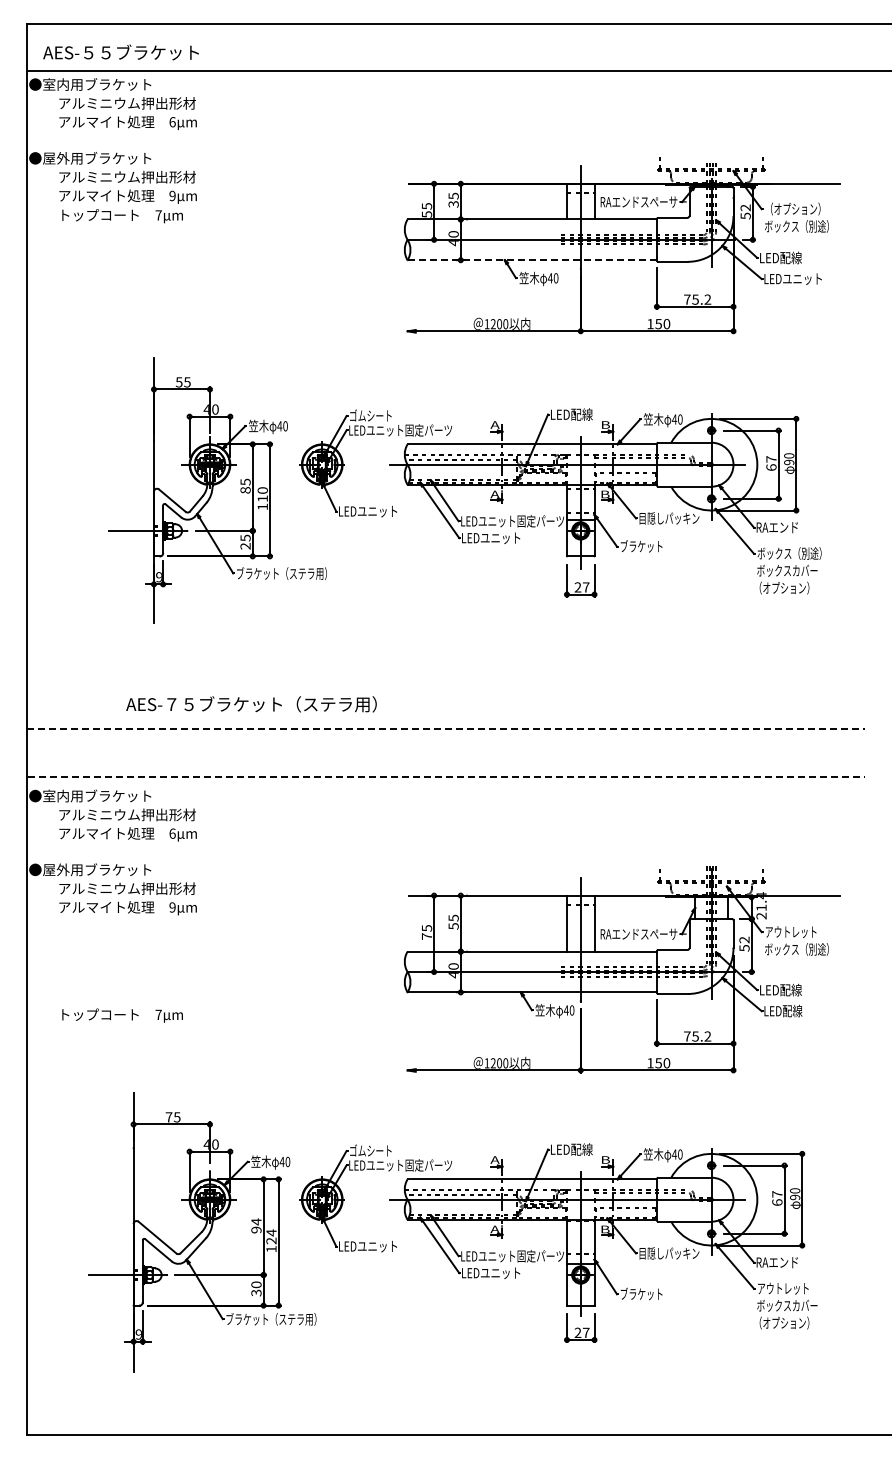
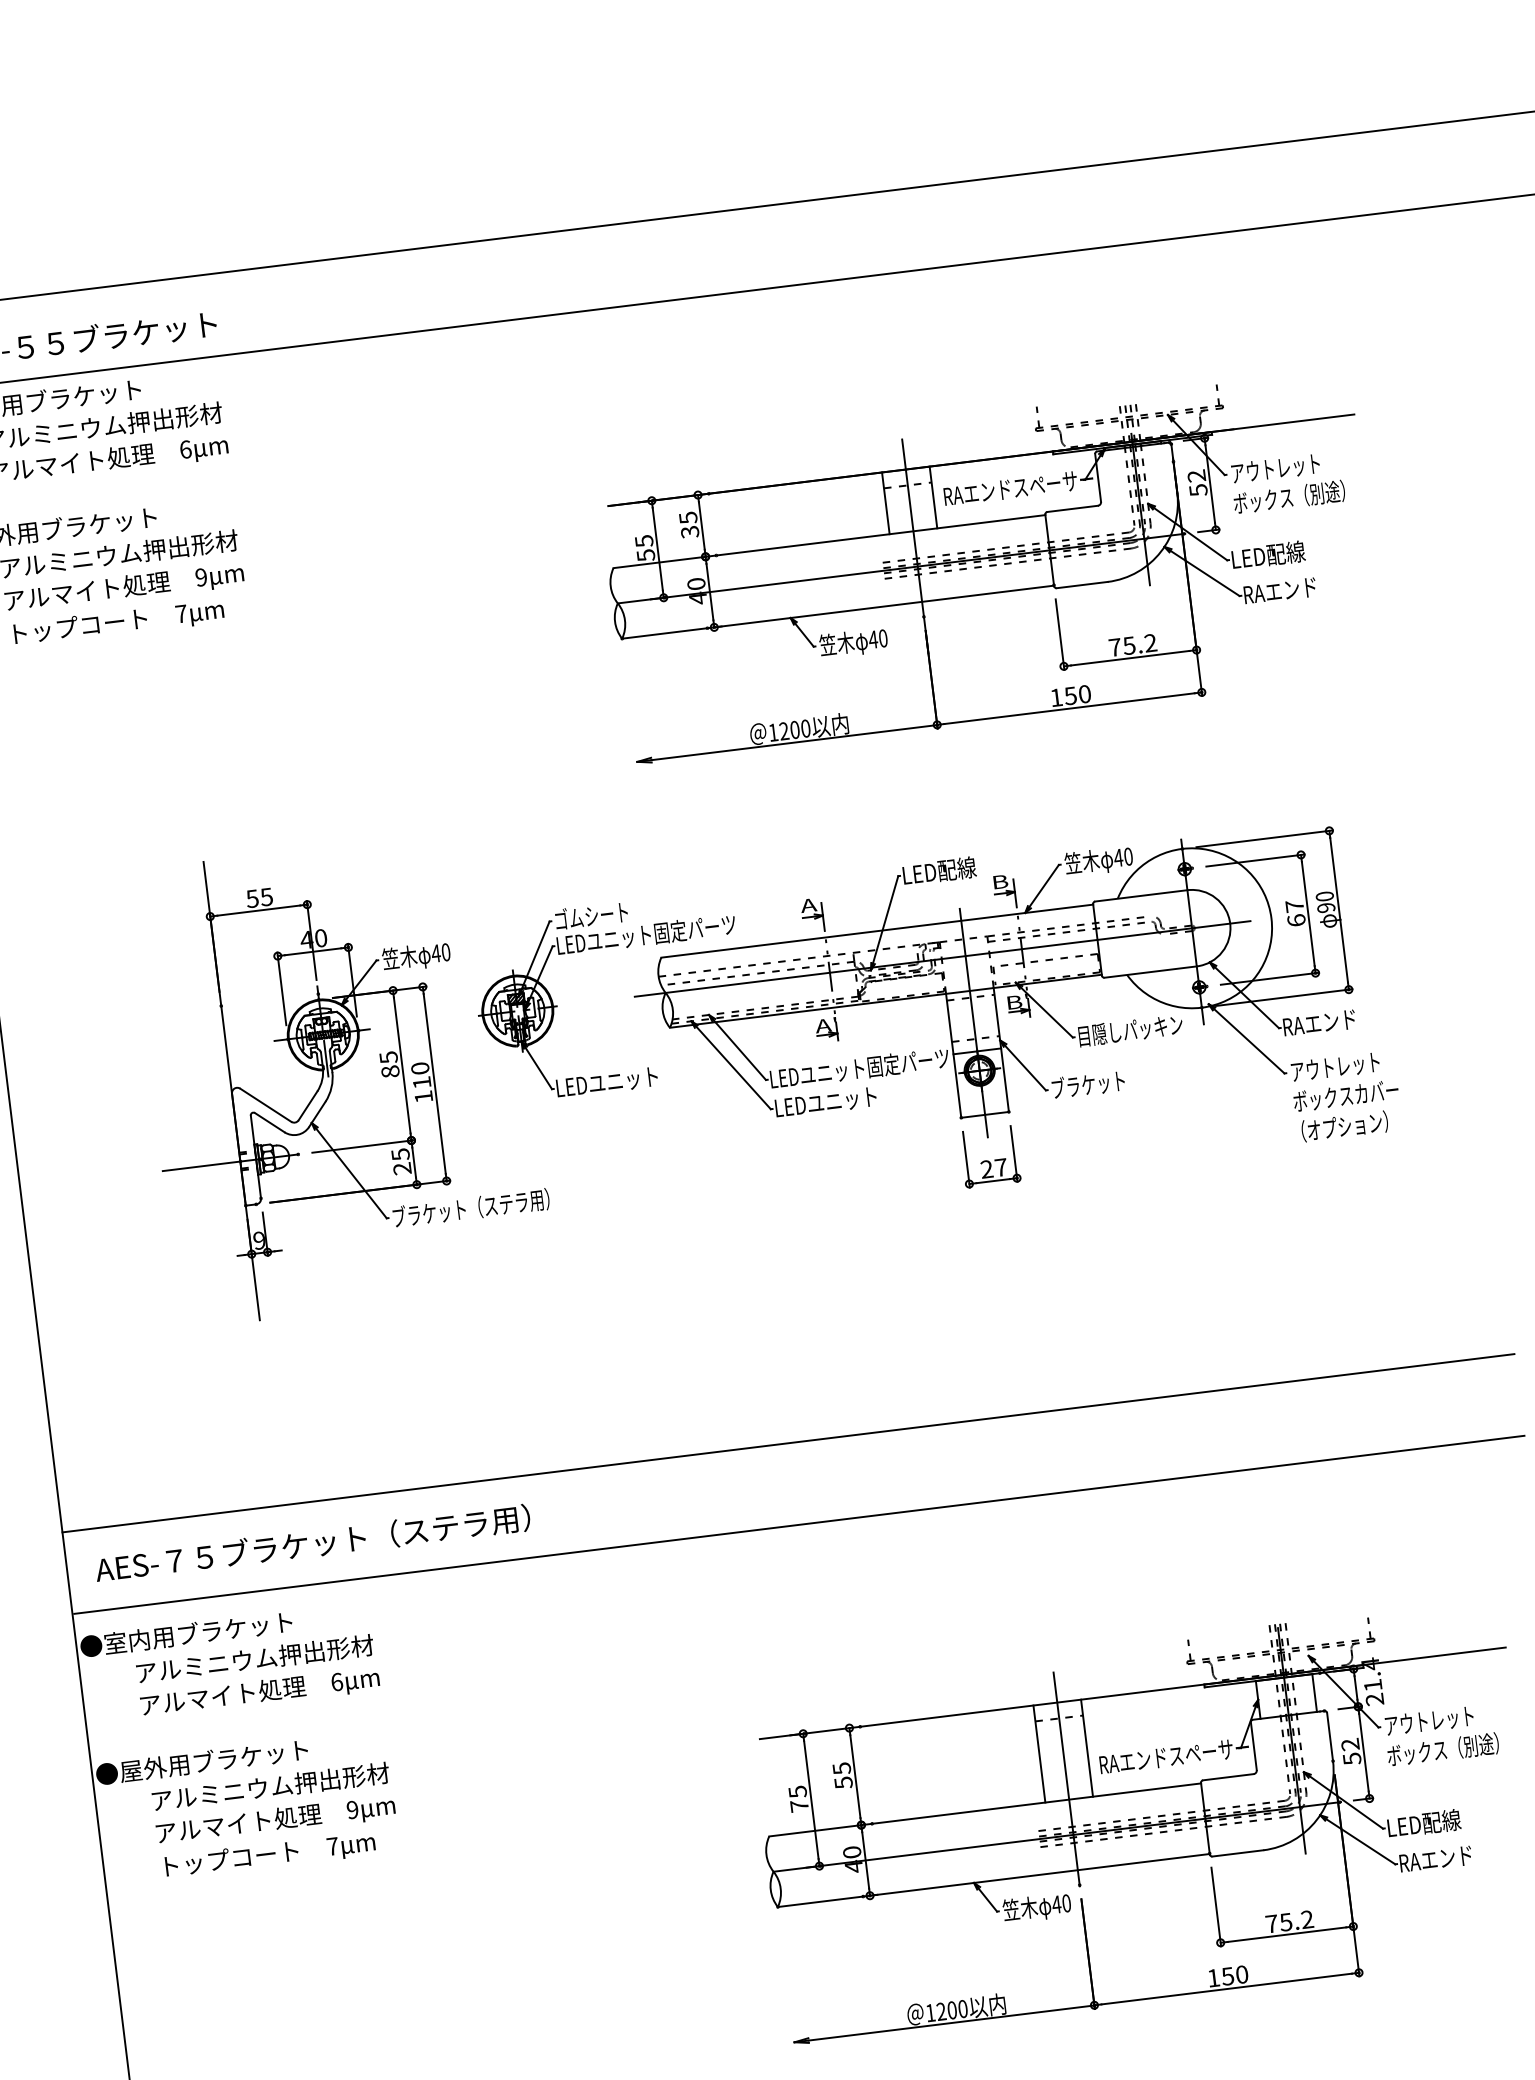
text: (793, 208) -> (1279, 467), （オプション） -> アウトレット
line: (532, 260) -> (838, 612), dashed -> solid
text: (793, 278) -> (1294, 588), LEDユニット -> RAエンド
text: (789, 553) -> (1346, 1065), ボックス（別途） -> アウトレット
text: (251, 704) -> (312, 1544), moved
line: (446, 729) -> (789, 1443), dashed -> solid
line: (446, 776) -> (799, 1524), dashed -> solid
text: (785, 1010) -> (1436, 1858), LED配線 -> RAエンド
text: (122, 1015) -> (270, 1855), moved

